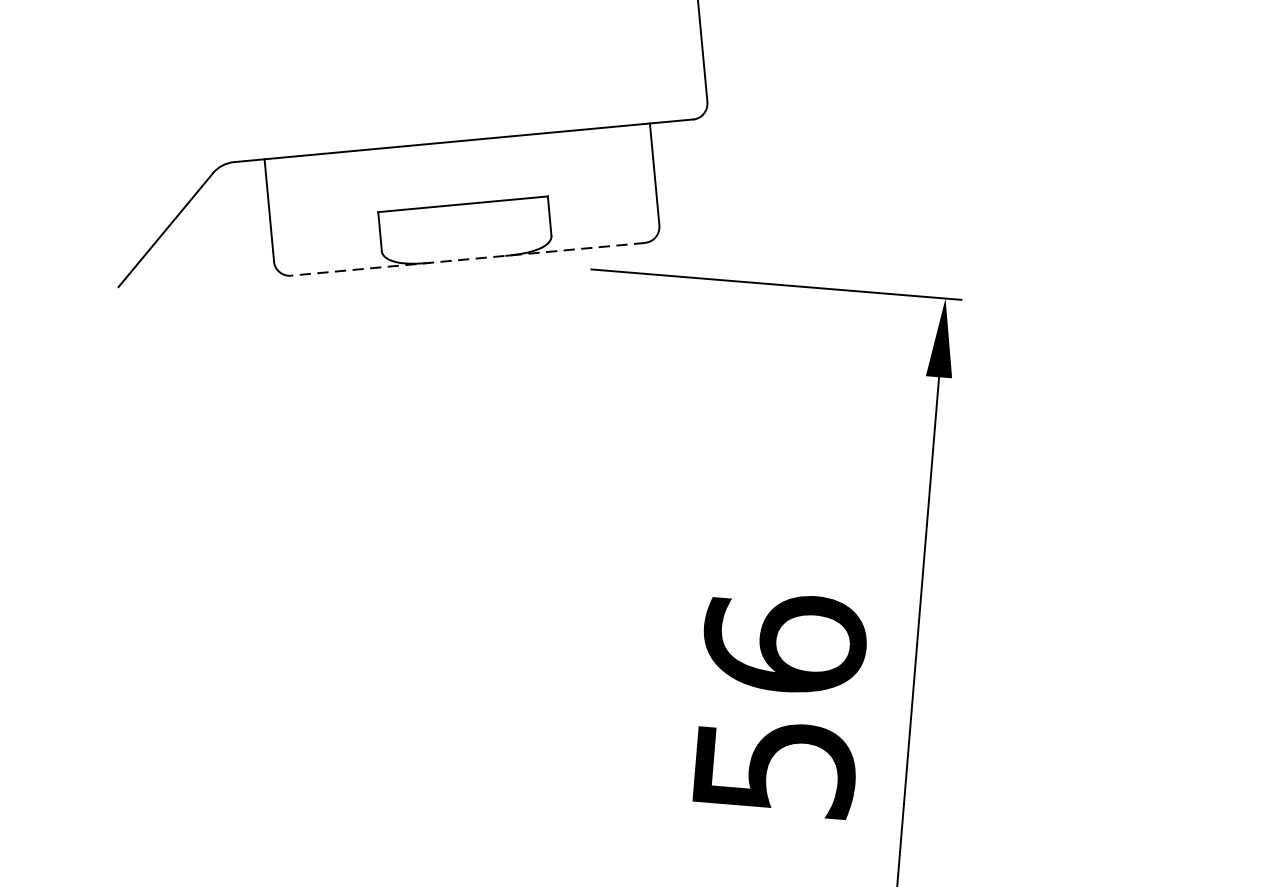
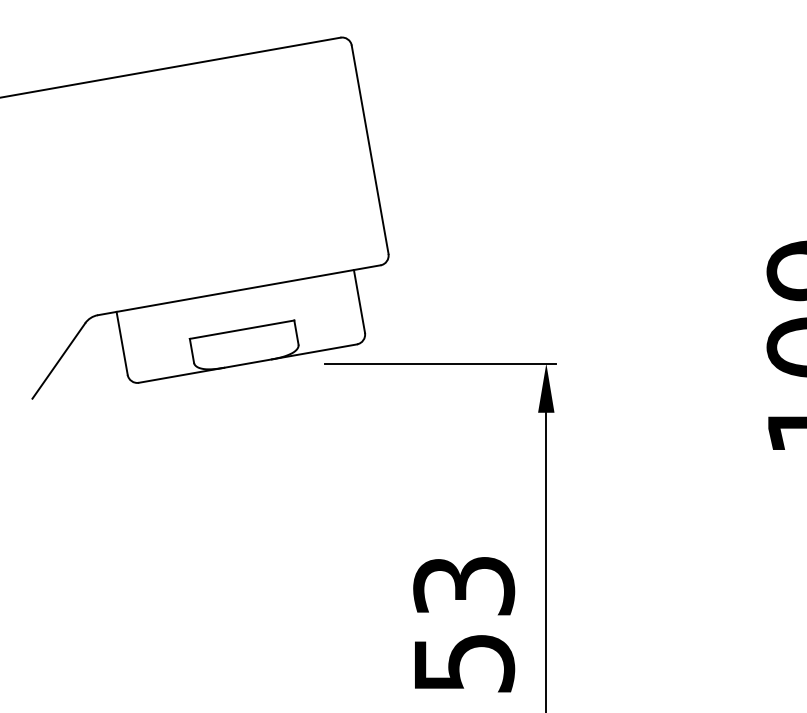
line: (468, 259) -> (248, 363), dashed -> solid
text: (785, 642) -> (464, 585), 56 -> 53

